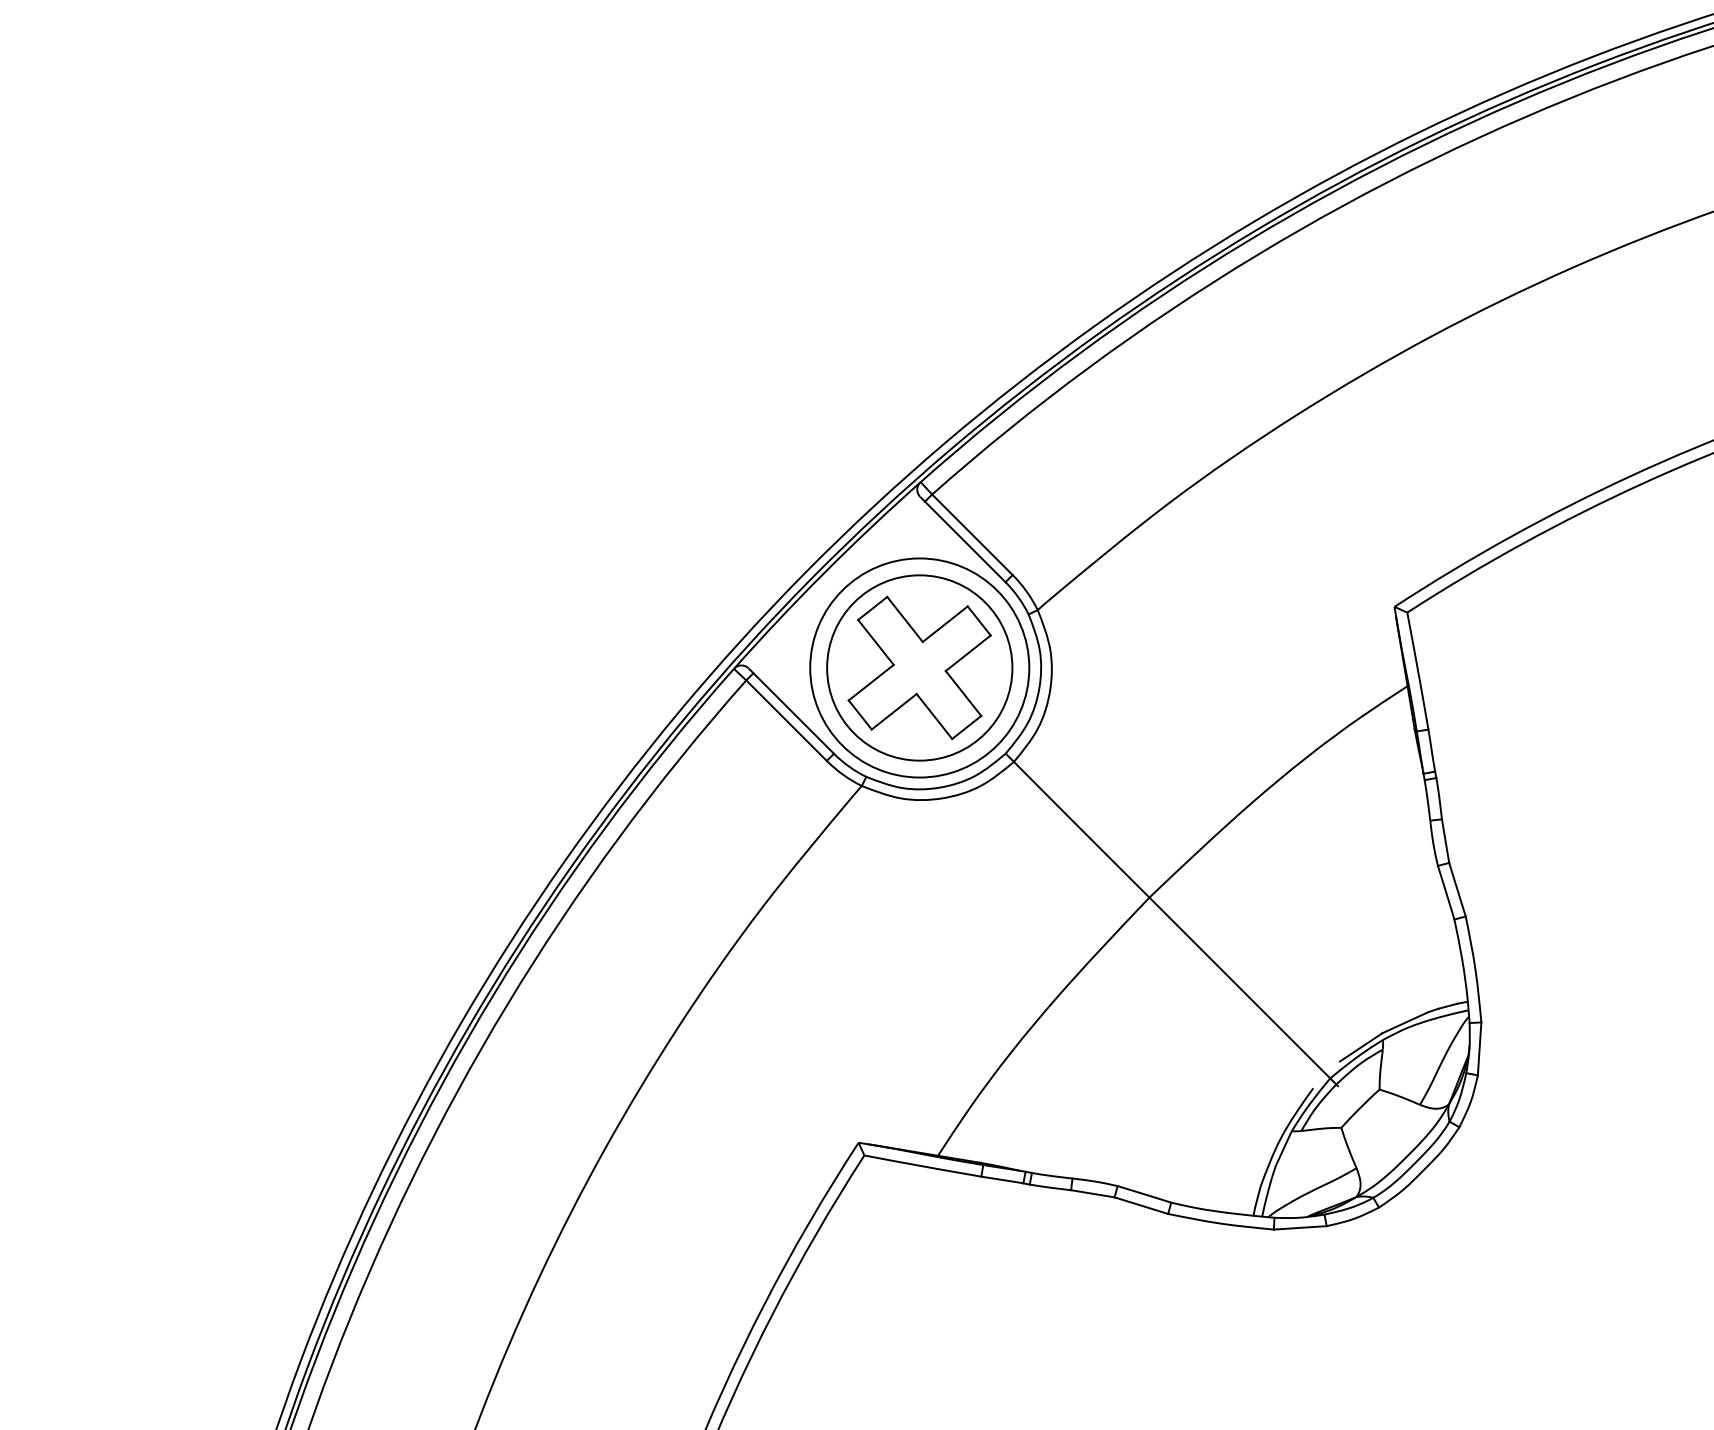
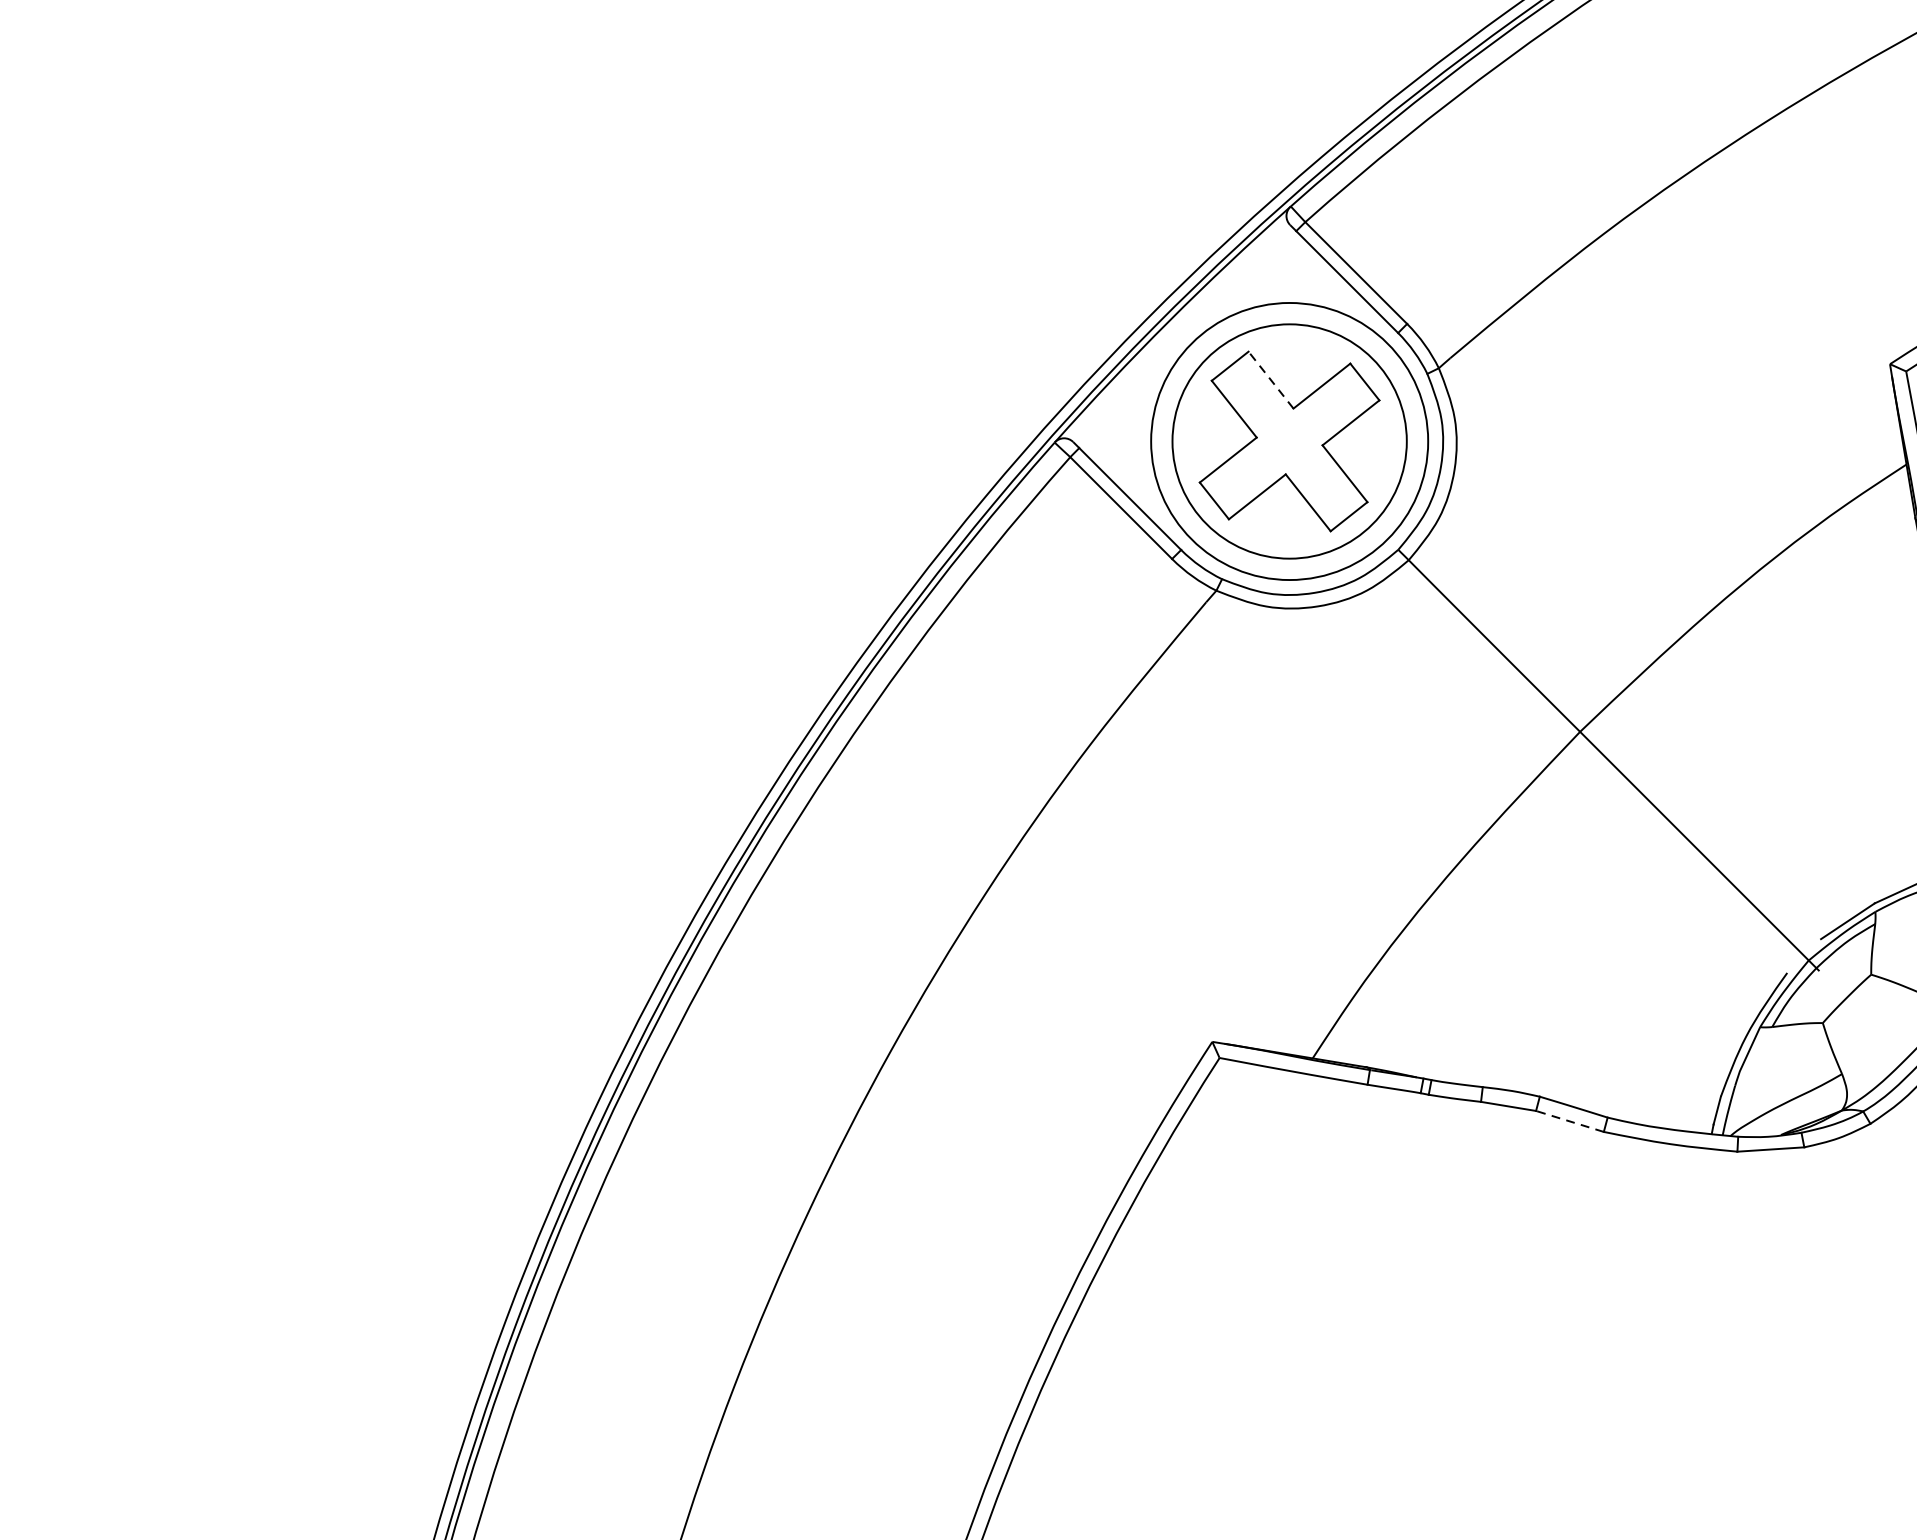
line: (905, 619) -> (1271, 380), solid -> dashed
line: (1140, 1205) -> (1568, 1121), solid -> dashed

